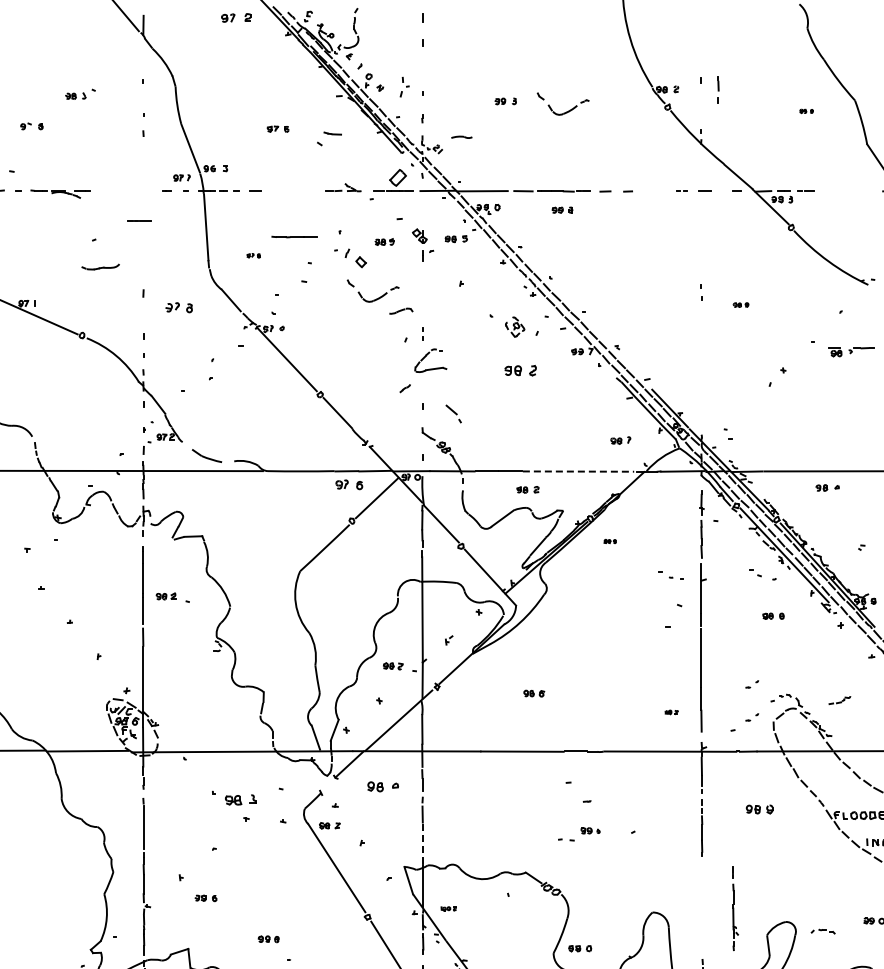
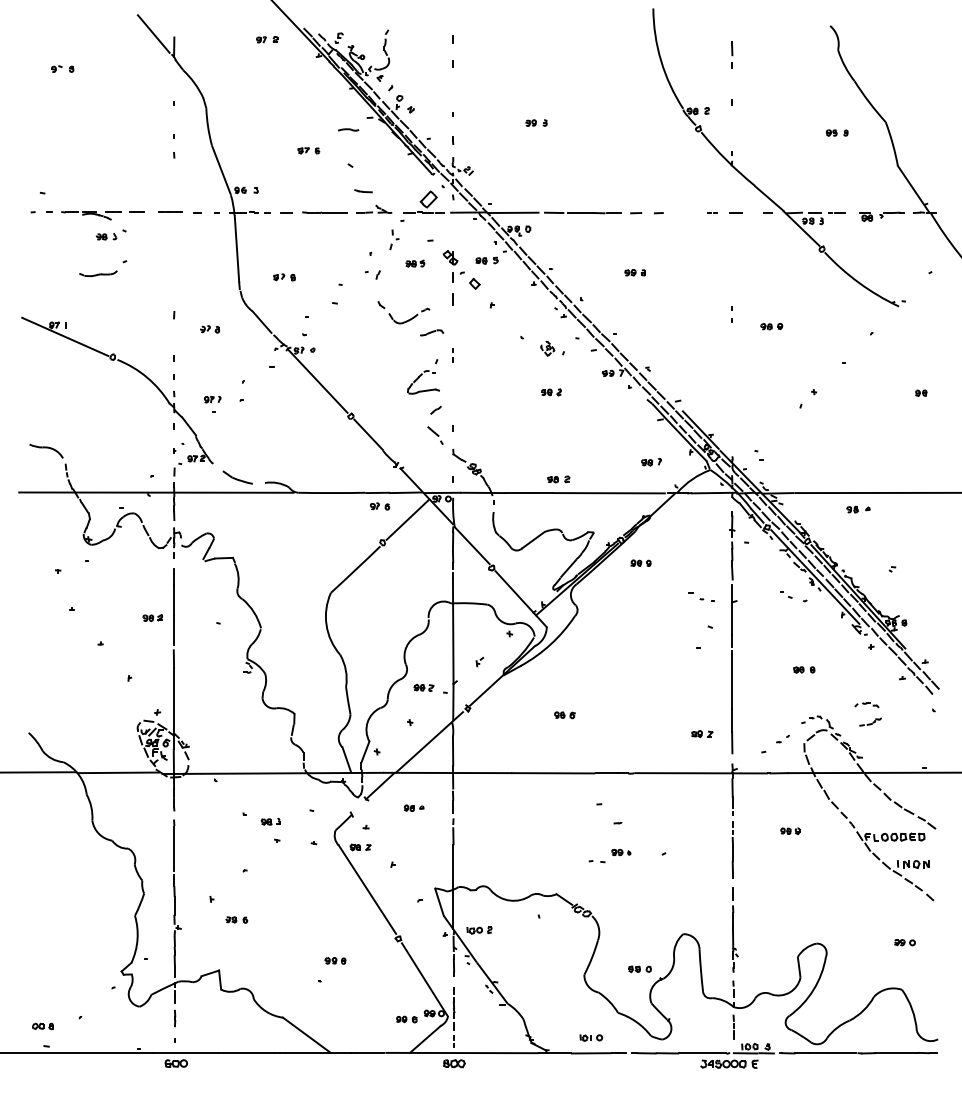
part: (236, 17) -> (267, 39), size x0.71
part: (404, 86) -> (394, 239), moved
line: (718, 89) -> (732, 54), moved
part: (80, 93) -> (111, 234), moved
part: (806, 110) -> (837, 132), size x1.67
part: (565, 111) -> (596, 133), removed
part: (31, 125) -> (62, 68), moved
line: (332, 133) -> (363, 191), moved
line: (461, 136) -> (348, 129), moved
part: (181, 177) -> (212, 399), moved
line: (105, 189) -> (136, 211), added
part: (561, 209) -> (634, 272), moved
line: (139, 219) -> (170, 211), moved
line: (293, 236) -> (324, 212), moved
part: (253, 255) -> (284, 277), size x1.67
part: (360, 261) -> (474, 283), moved
part: (100, 266) -> (98, 273), moved
line: (421, 277) -> (452, 299), added
part: (740, 304) -> (771, 326), size x1.43
part: (179, 307) -> (210, 329), size x0.71
part: (521, 326) -> (552, 348), size x0.71
part: (850, 351) -> (881, 216), moved
part: (430, 360) -> (423, 382), moved
part: (520, 370) -> (551, 392), size x0.62
part: (453, 413) -> (435, 435), moved
line: (578, 471) -> (609, 493), dashed -> solid
part: (348, 484) -> (379, 506), size x0.71
part: (527, 489) -> (558, 479), moved
part: (609, 540) -> (640, 562), size x1.67
part: (165, 596) -> (152, 618), moved
part: (773, 615) -> (804, 669), moved
part: (751, 684) -> (782, 706), removed
part: (671, 711) -> (702, 733), size x1.67
part: (383, 785) -> (414, 807), size x0.62
part: (239, 799) -> (270, 821), size x0.62
part: (759, 809) -> (790, 831), size x0.71
line: (422, 843) -> (453, 865), dashed -> solid
part: (735, 907) -> (735, 929), moved
part: (448, 908) -> (479, 930), size x1.67
part: (822, 931) -> (866, 705), moved
part: (268, 938) -> (335, 960), moved
part: (579, 948) -> (639, 969), moved

